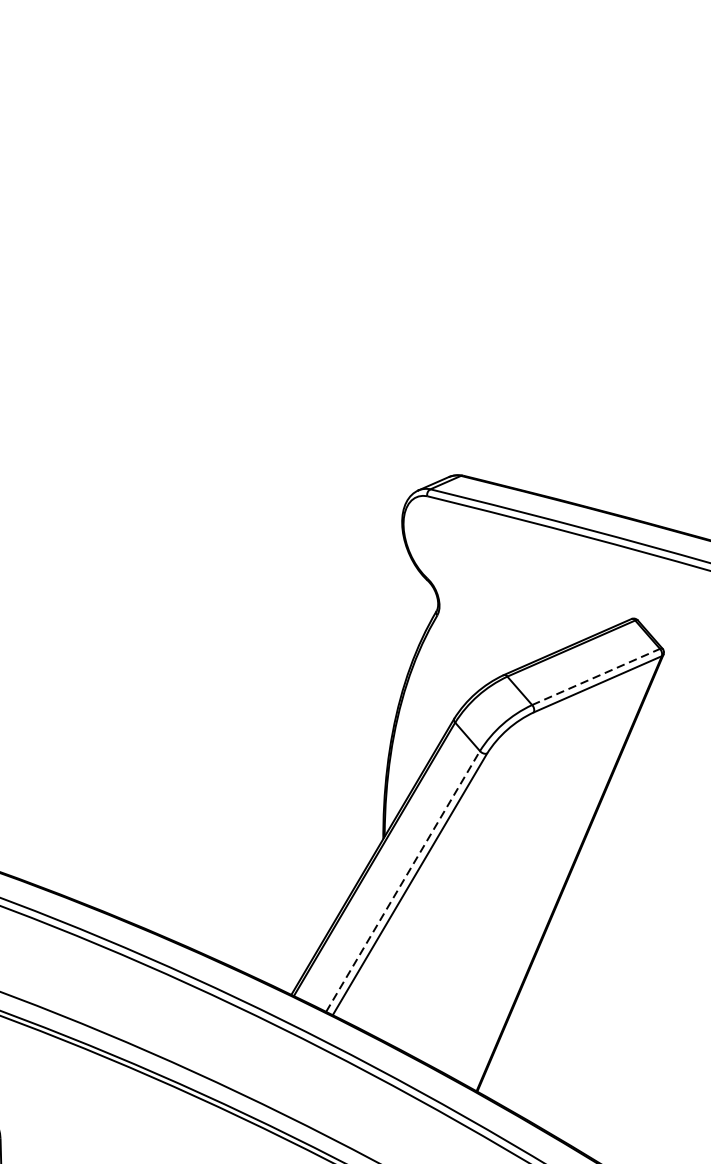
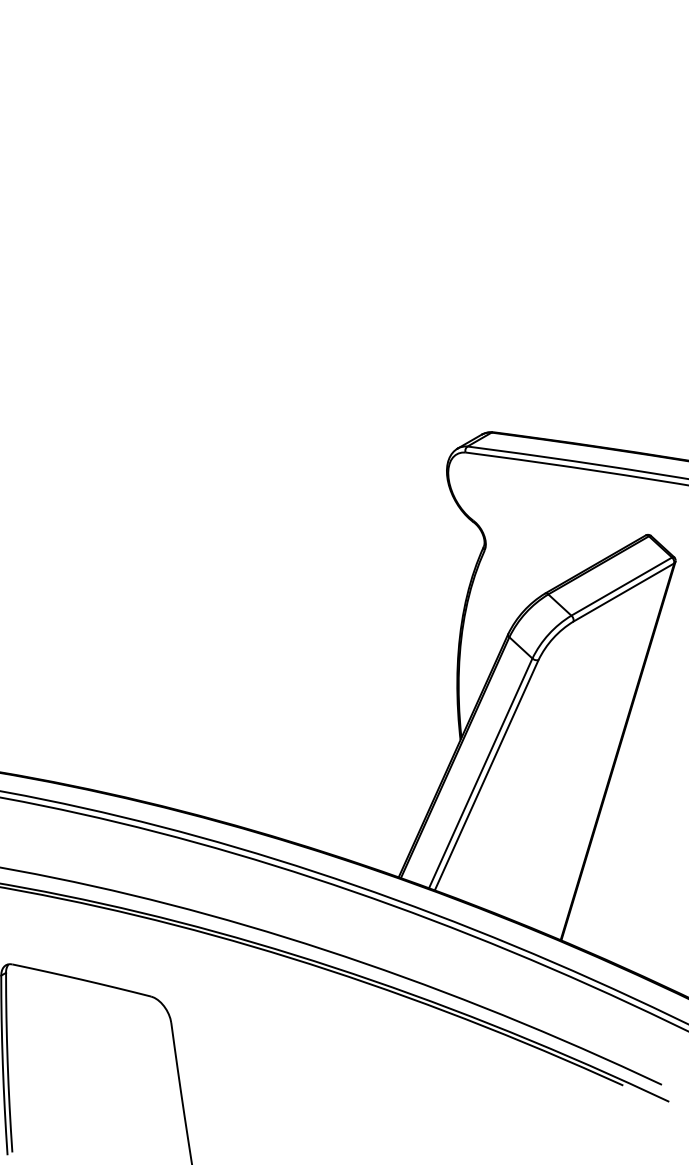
line: (597, 676) -> (622, 586), dashed -> solid
line: (402, 881) -> (480, 773), dashed -> solid

